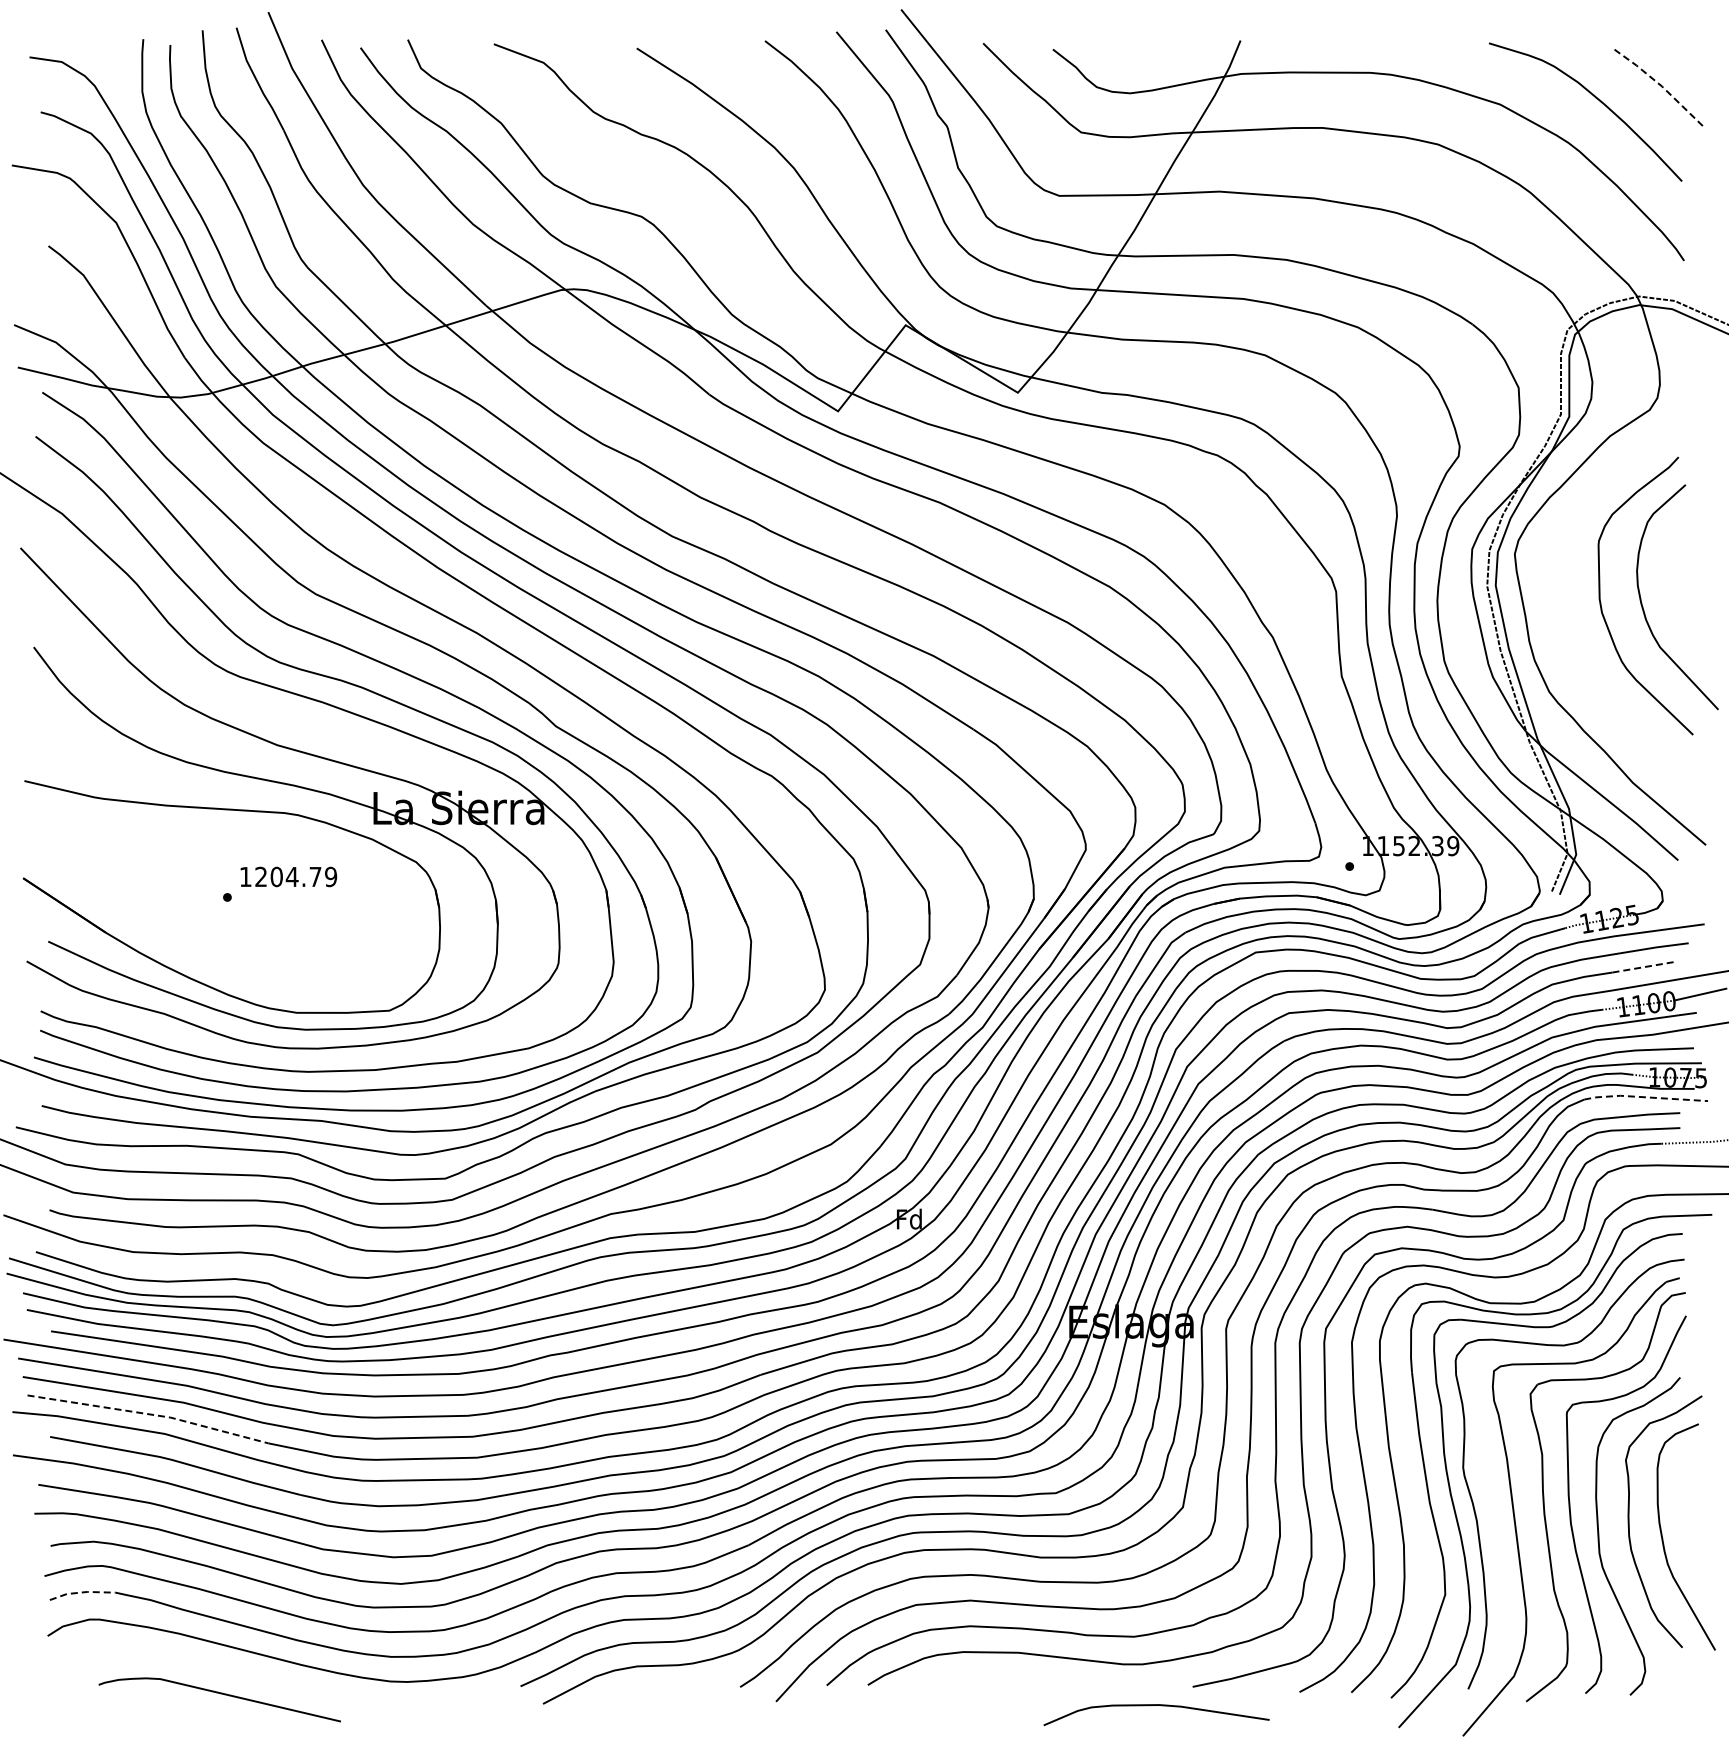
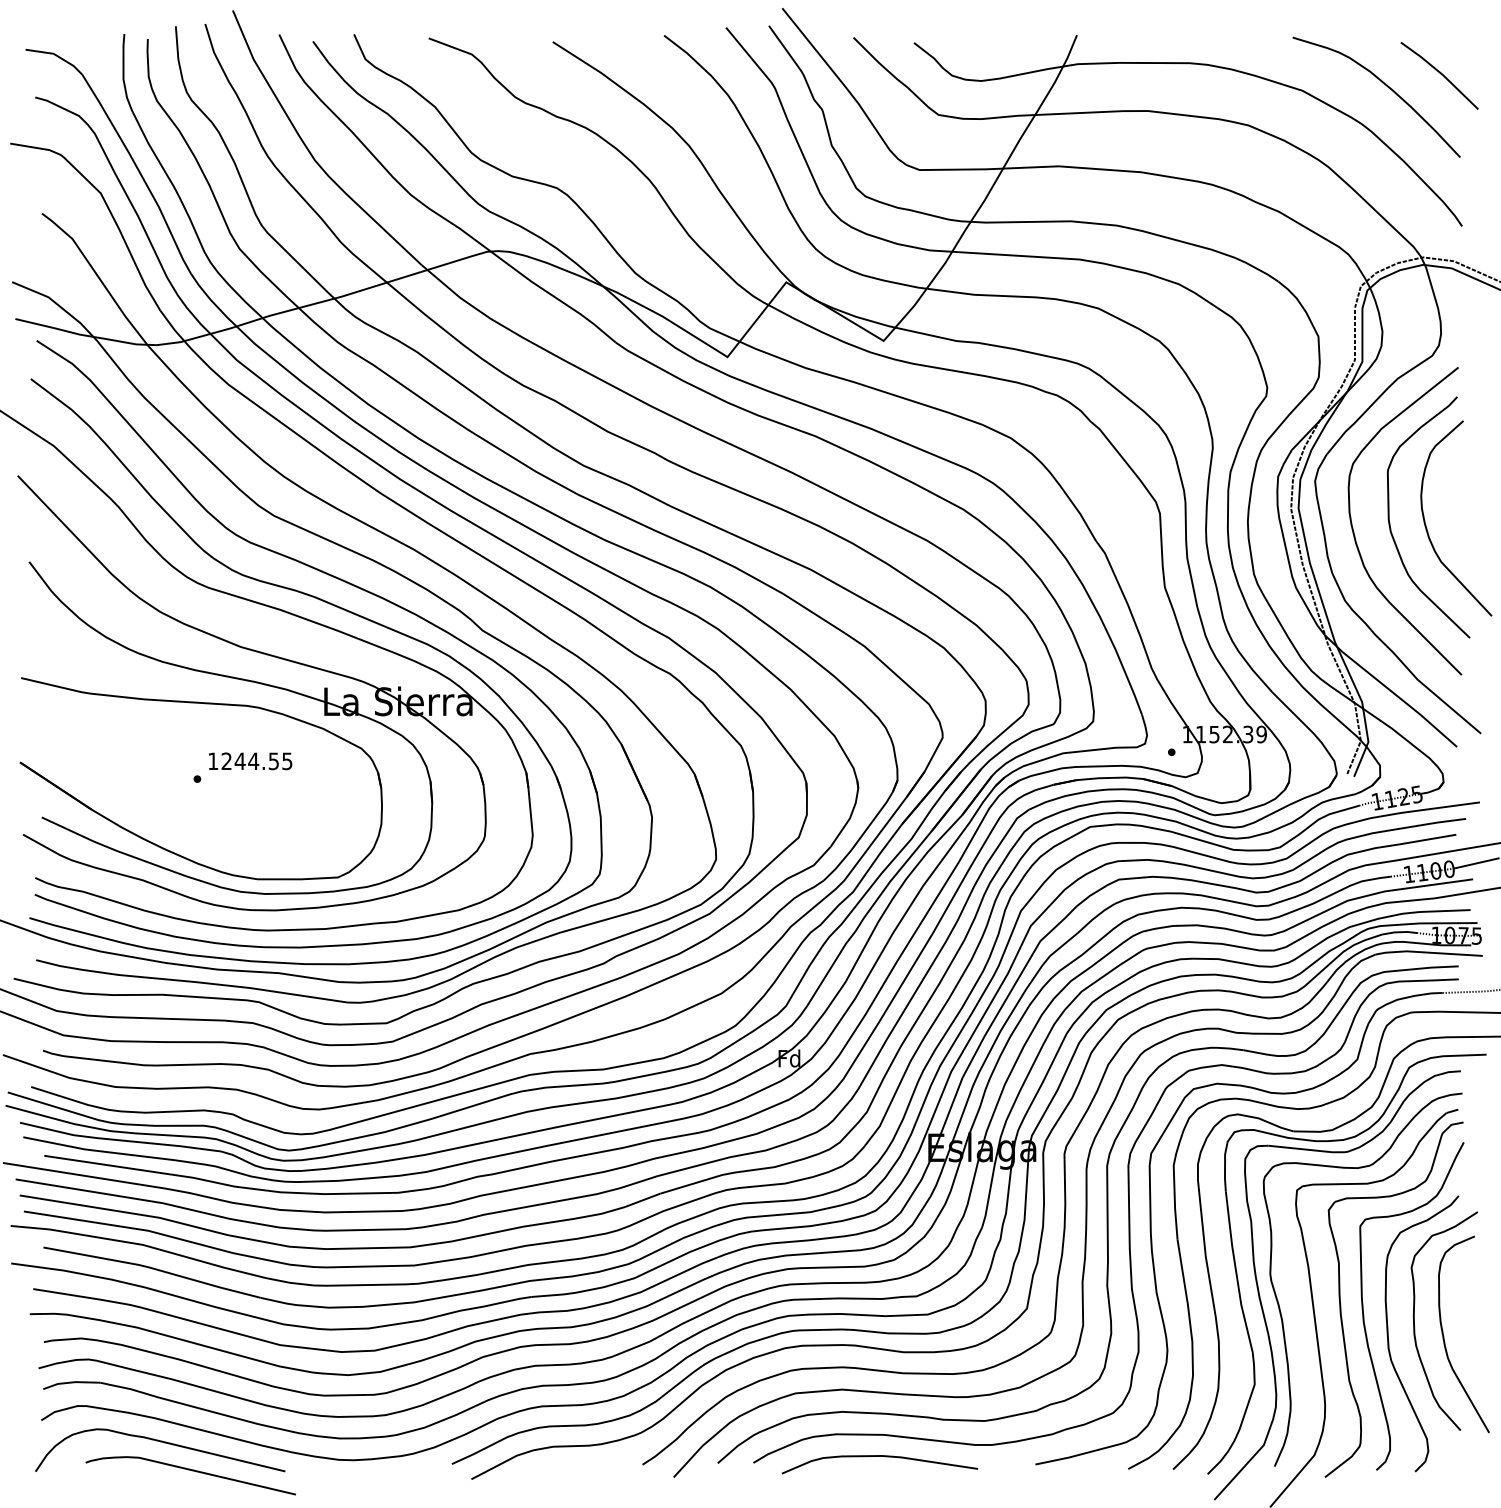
line: (1659, 84) -> (1440, 73), dashed -> solid
curve: (1560, 614) -> (1354, 533), added
text: (303, 876) -> (263, 760), 1204.79 -> 1244.55
line: (1644, 967) -> (1427, 839), dashed -> solid
line: (1645, 1097) -> (1428, 952), dashed -> solid
line: (149, 1414) -> (129, 1228), dashed -> solid
line: (82, 1592) -> (71, 1382), dashed -> solid
curve: (185, 1661) -> (160, 1442), added
curve: (1156, 1705) -> (879, 1456), moved

